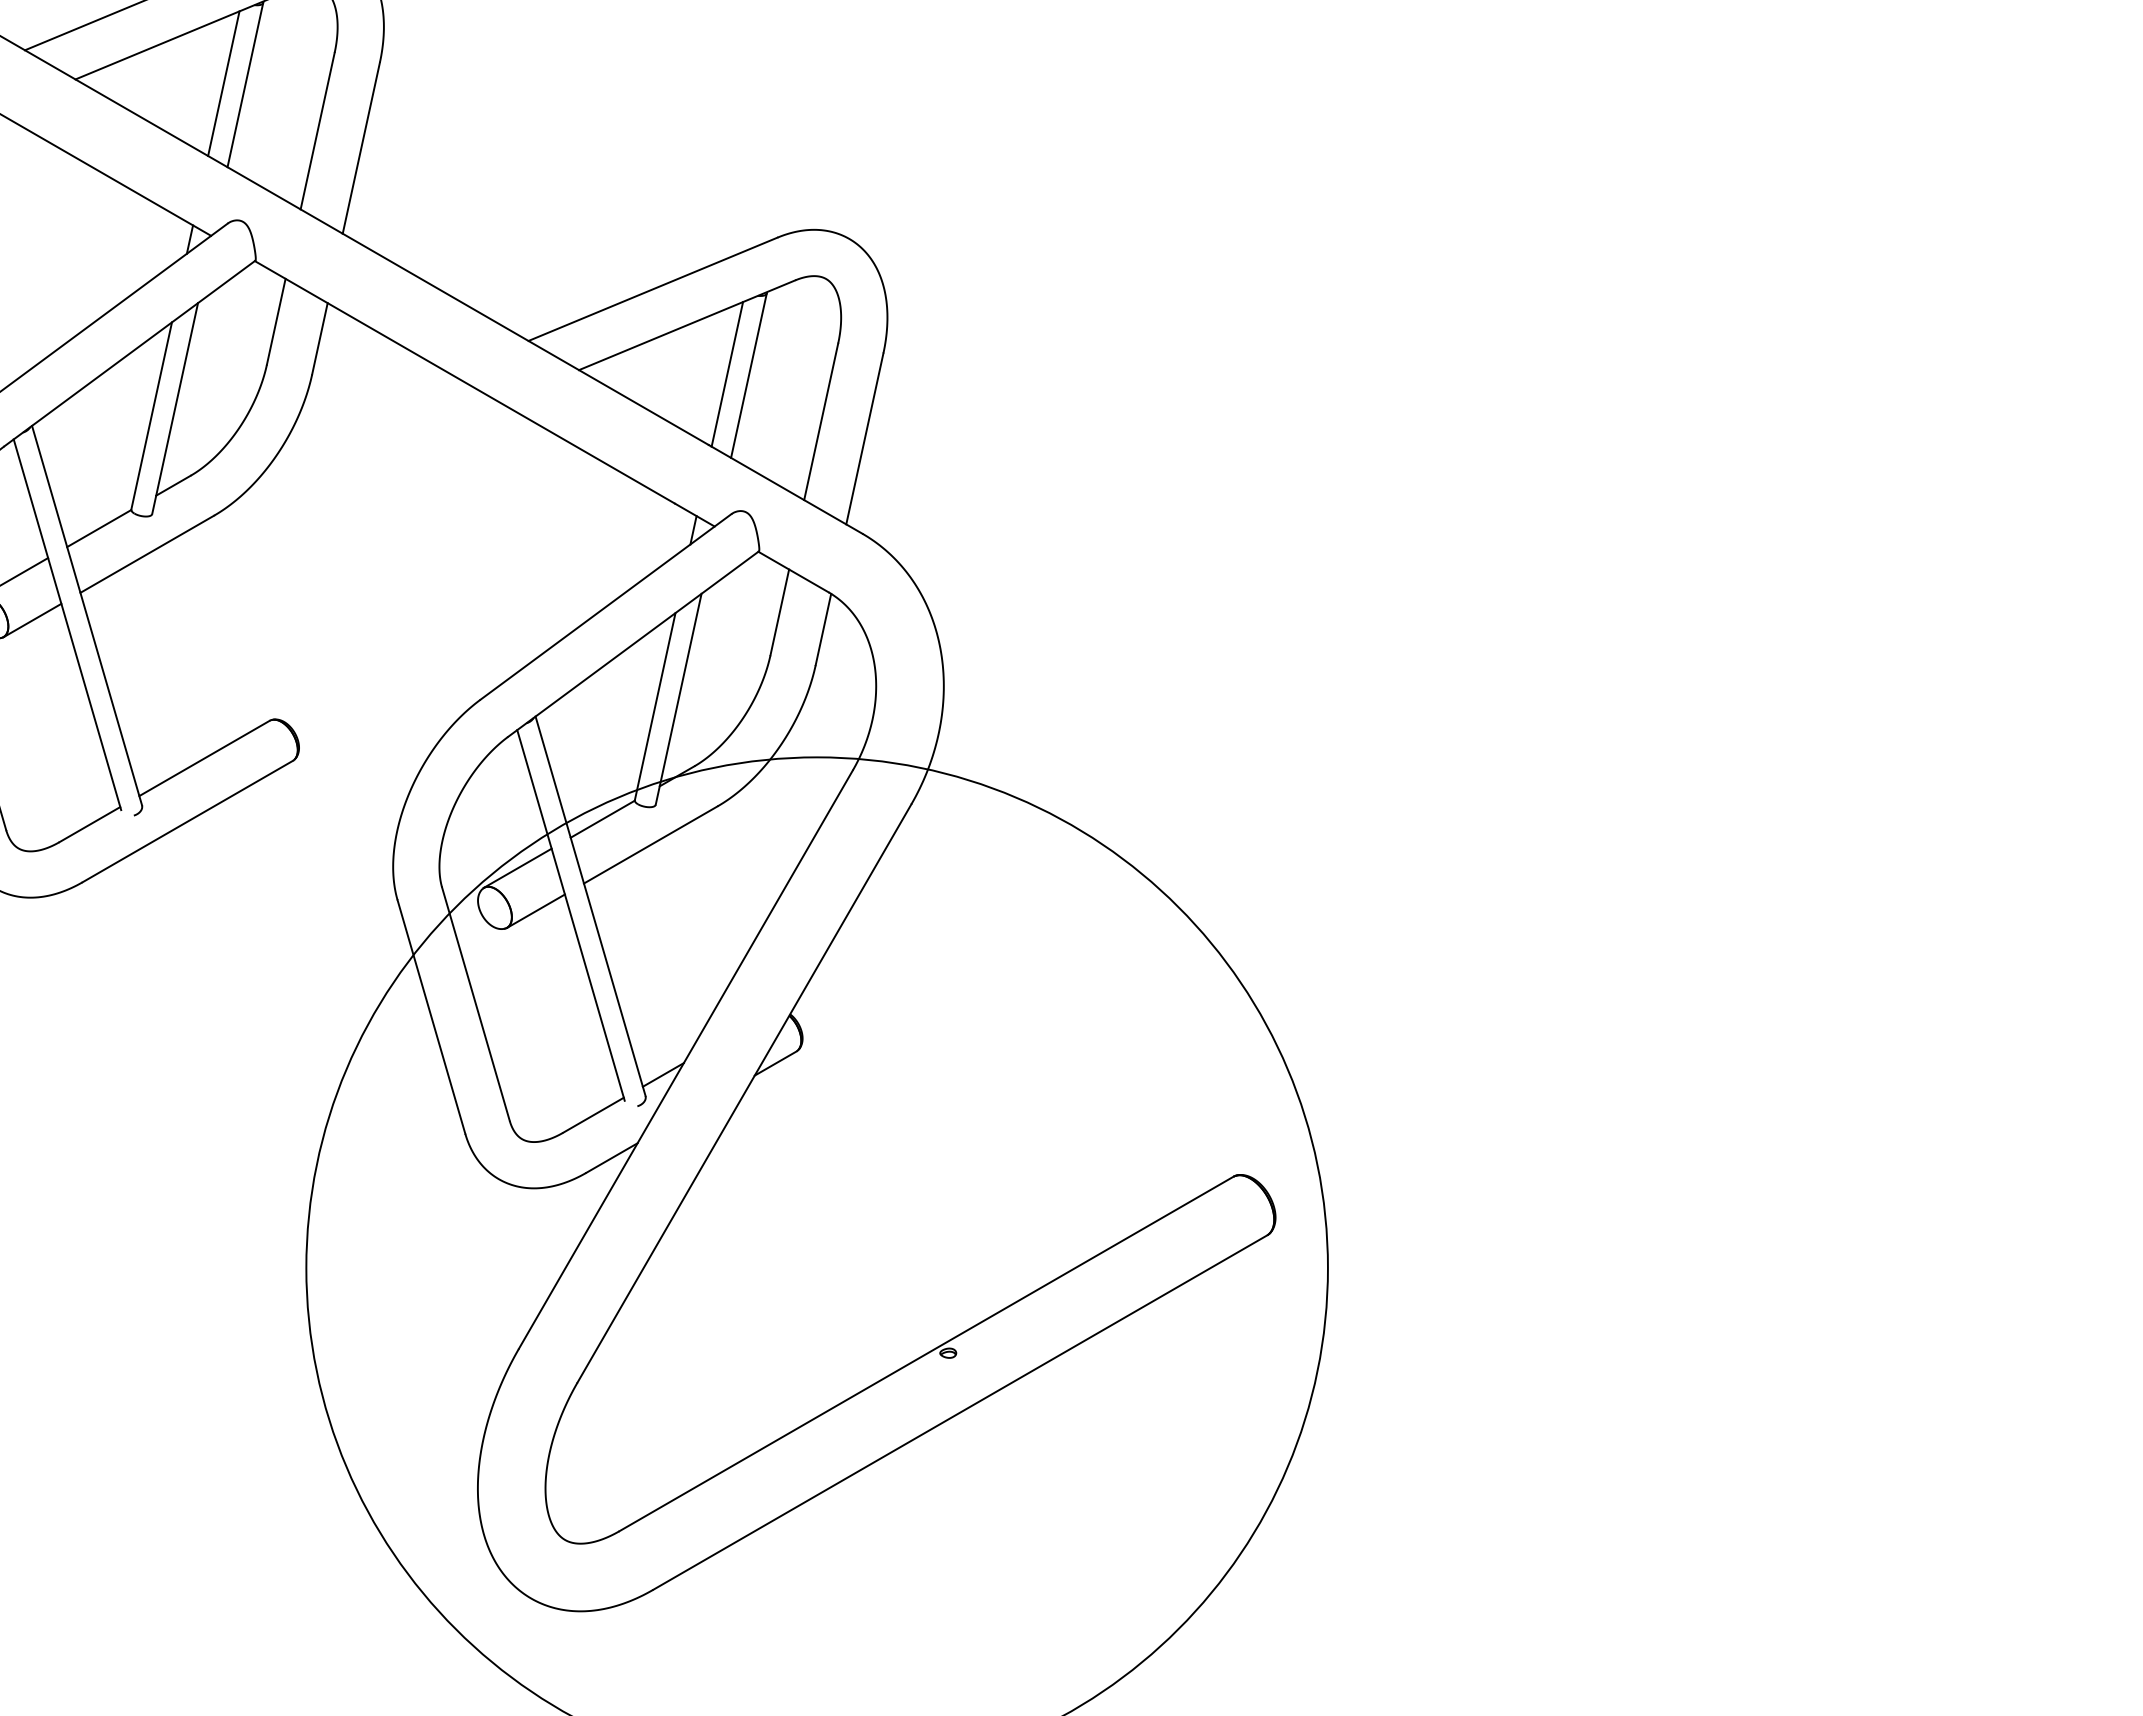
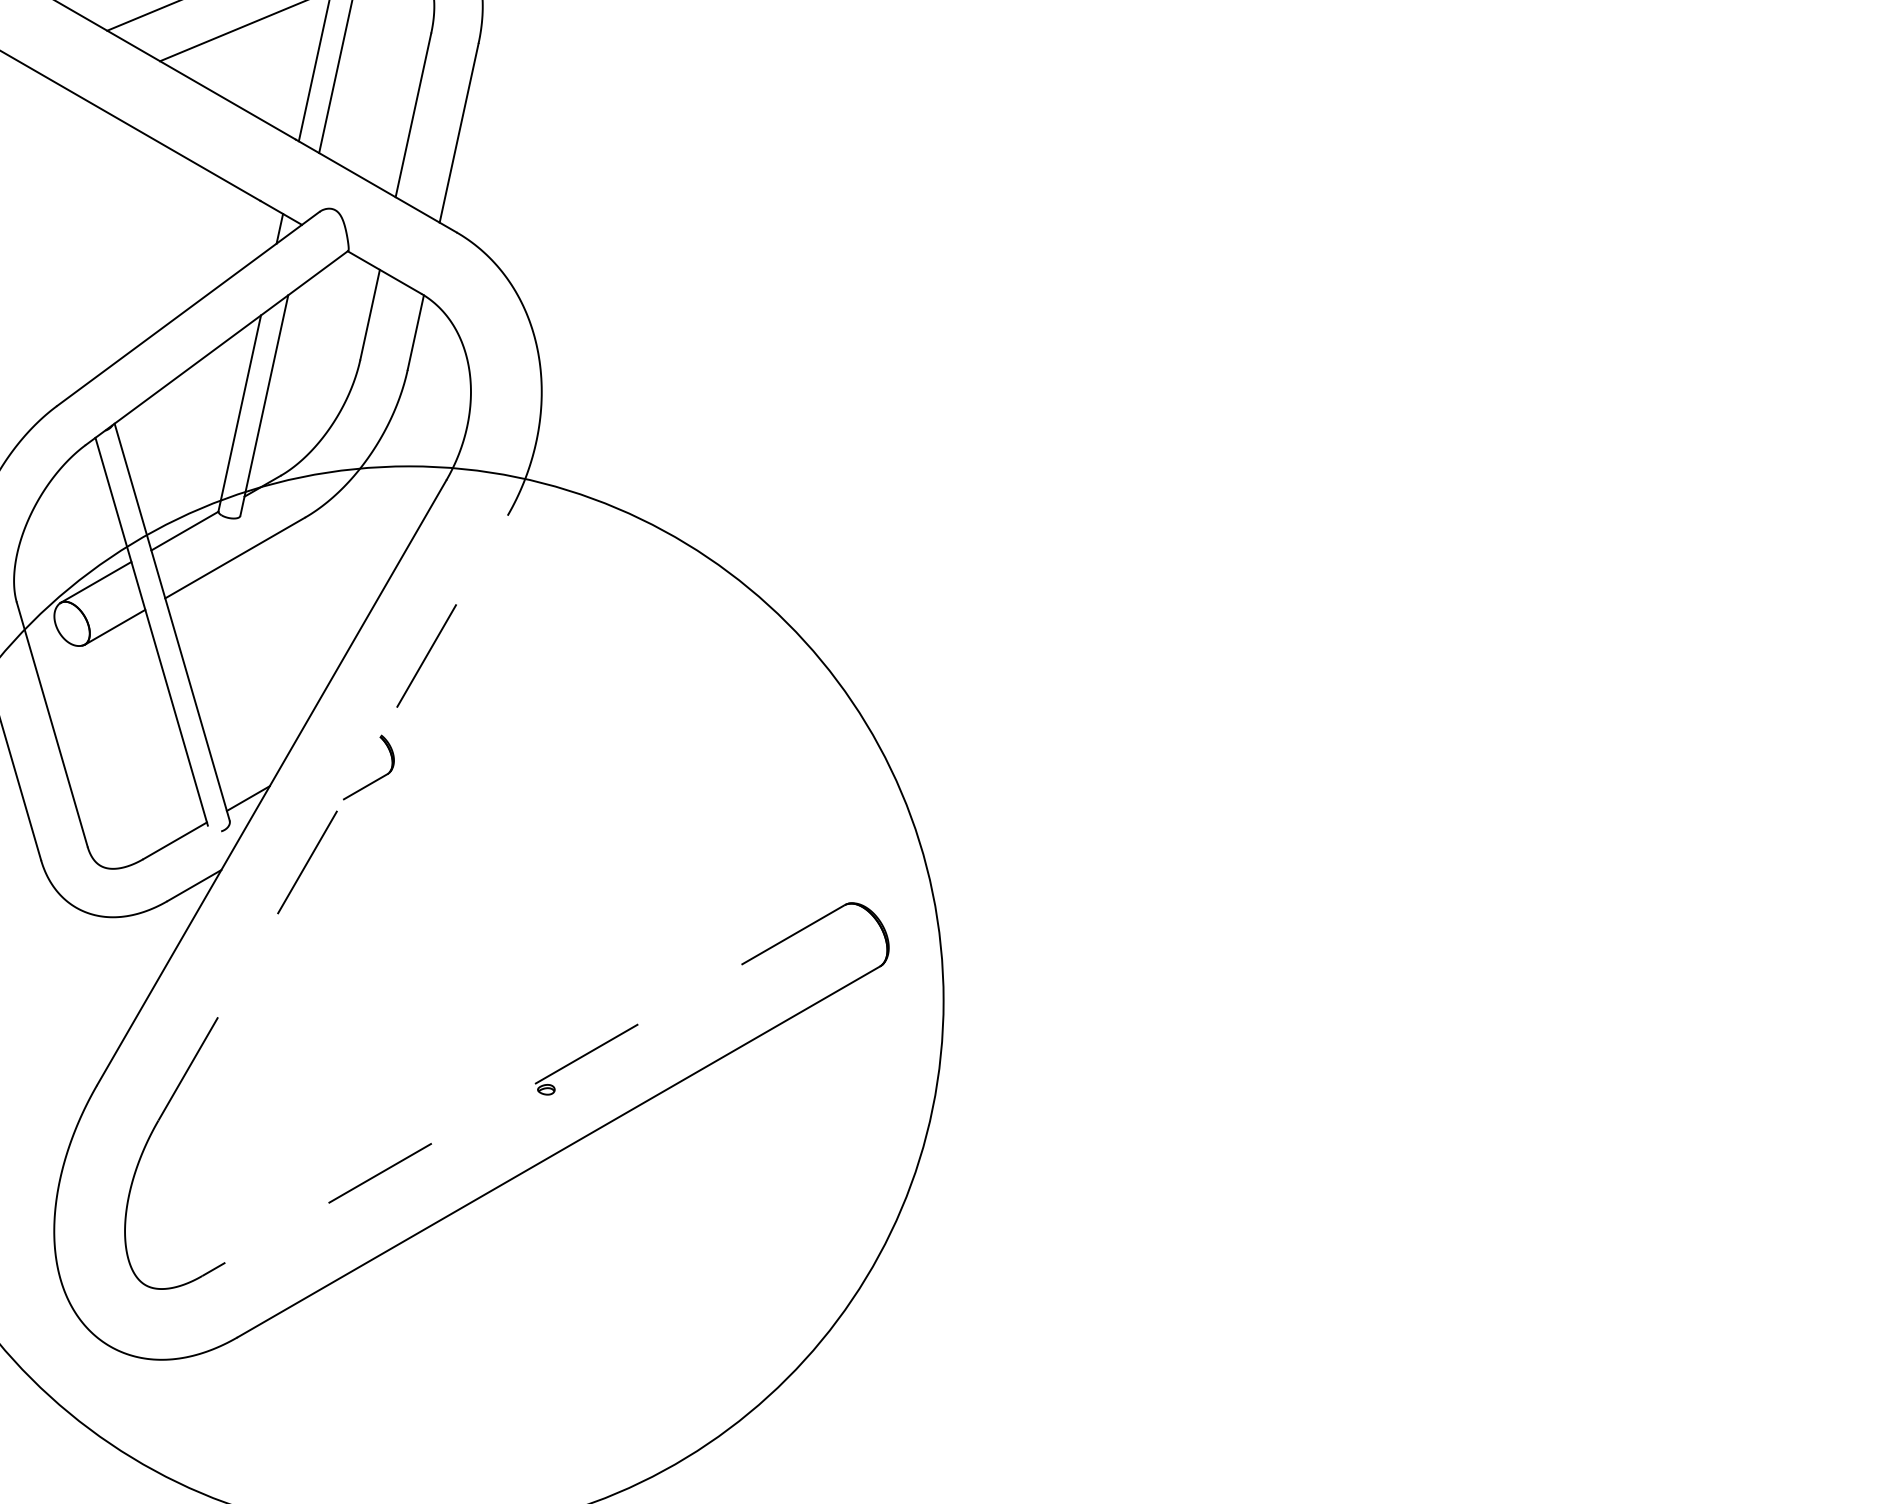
line: (744, 1093) -> (333, 818), solid -> dashed
line: (926, 1354) -> (523, 1091), solid -> dashed

